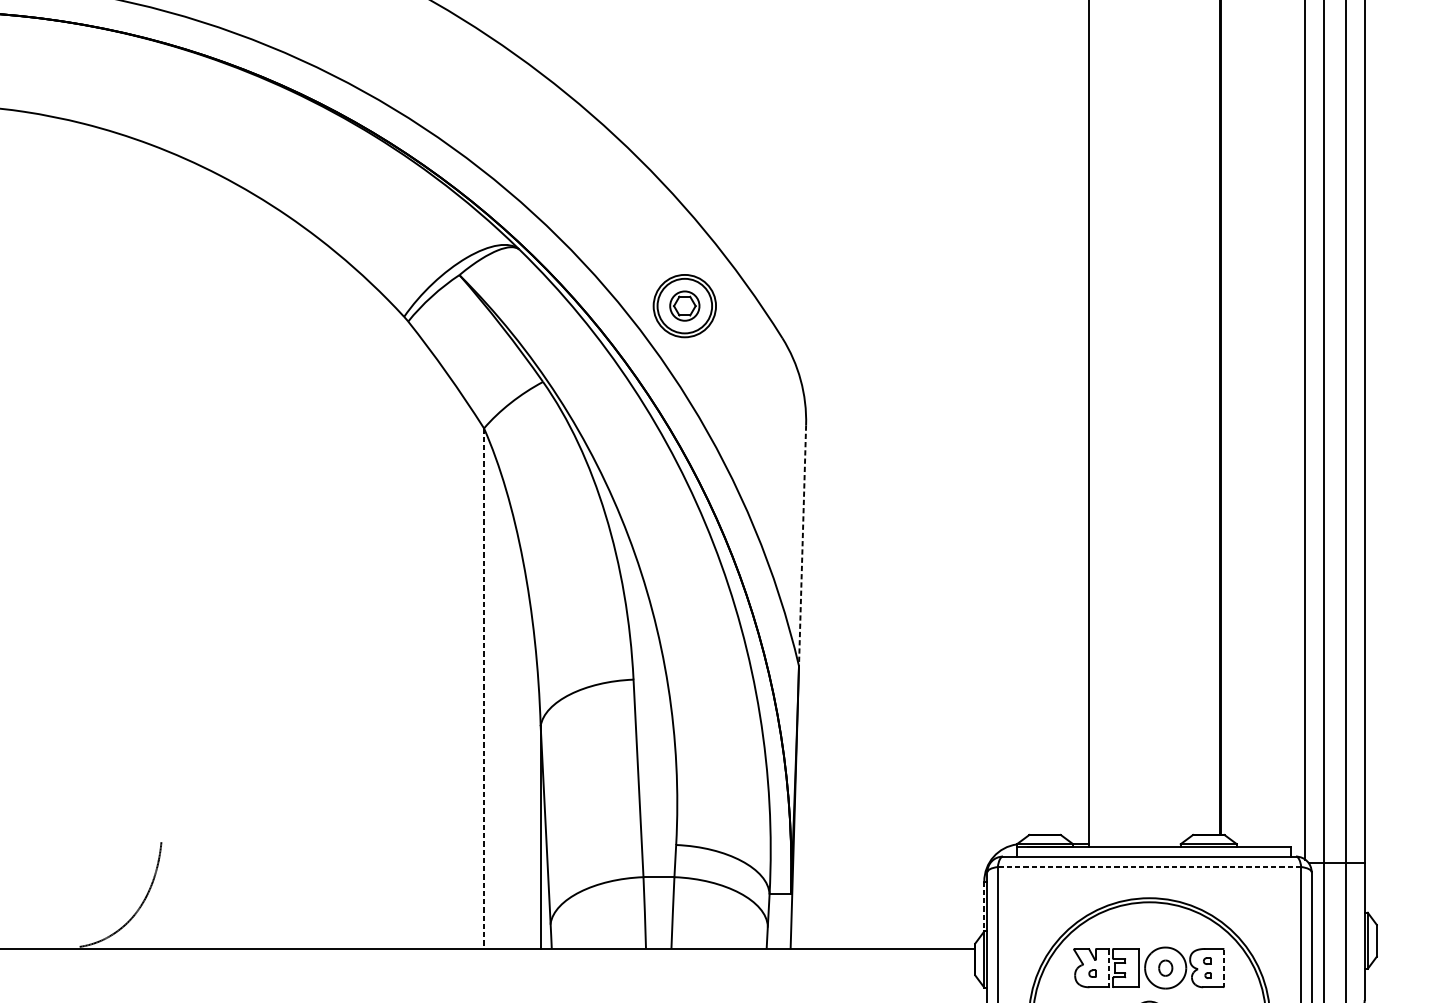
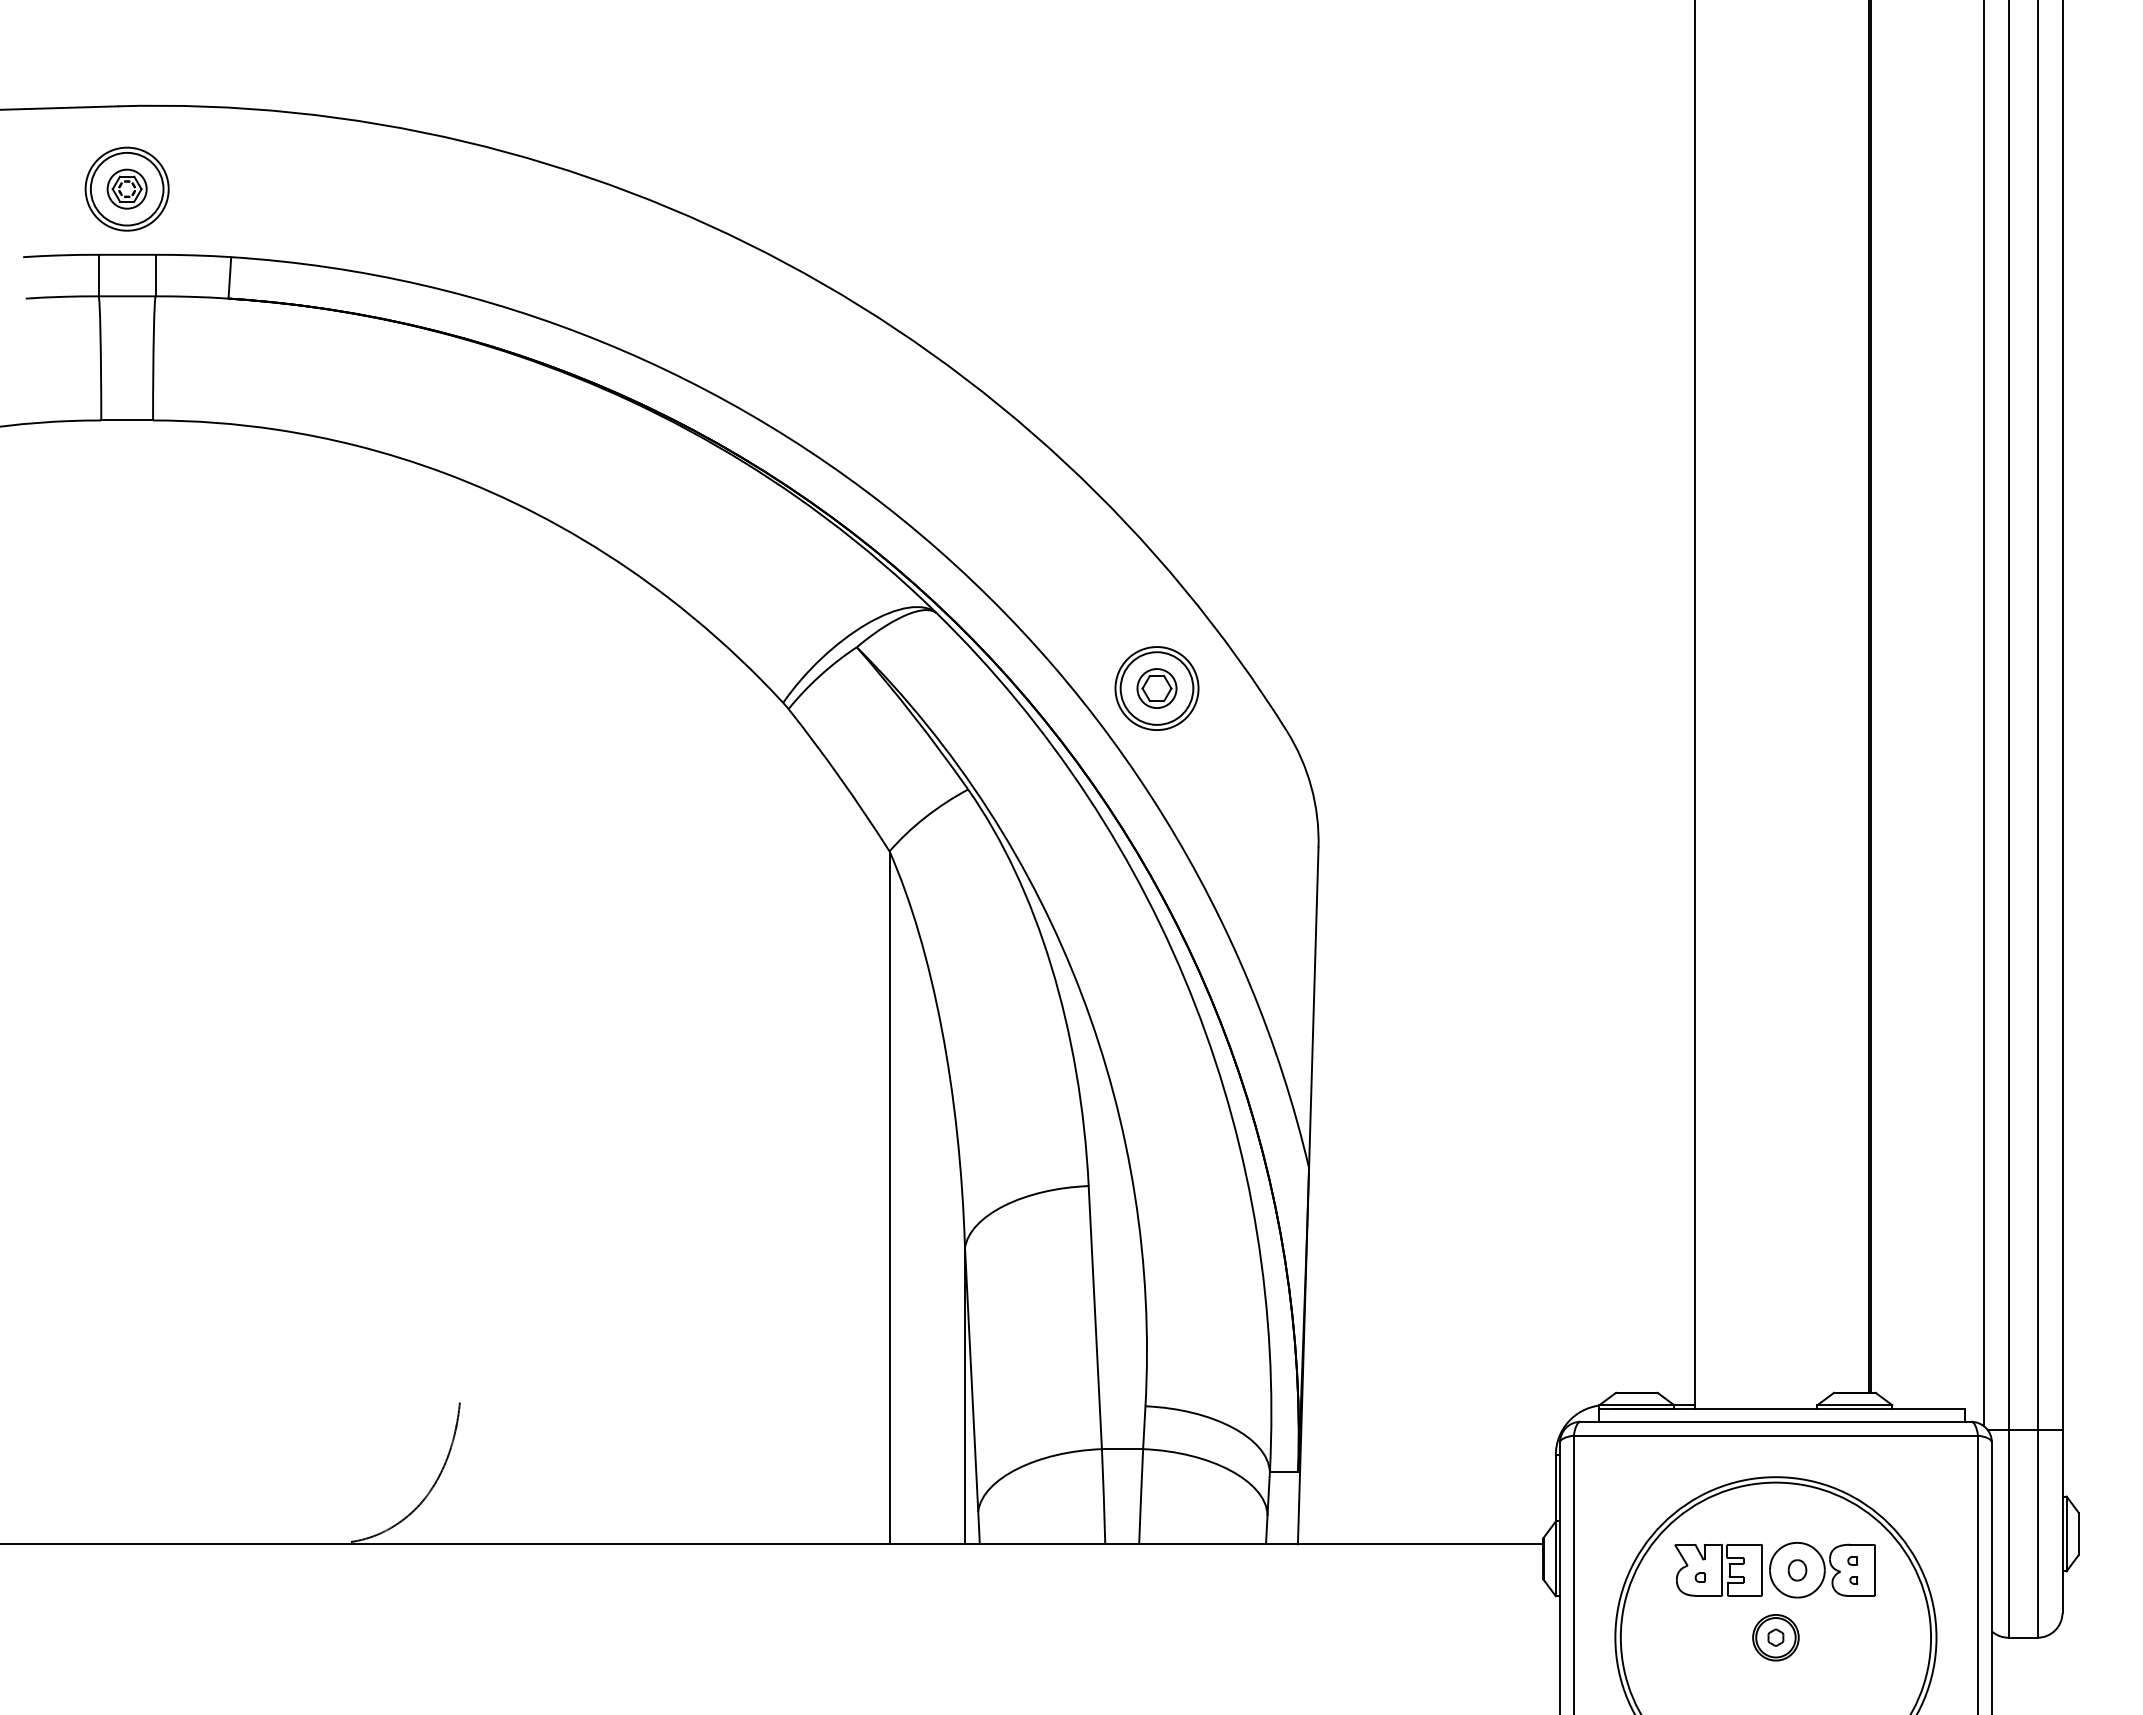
line: (802, 546) -> (1313, 1008), dashed -> solid
line: (483, 688) -> (889, 1198), dashed -> solid
line: (1149, 866) -> (1775, 1435), dashed -> solid
line: (984, 906) -> (1555, 1488), dashed -> solid
line: (1109, 968) -> (1722, 1570), dashed -> solid
line: (1223, 968) -> (1874, 1570), dashed -> solid

